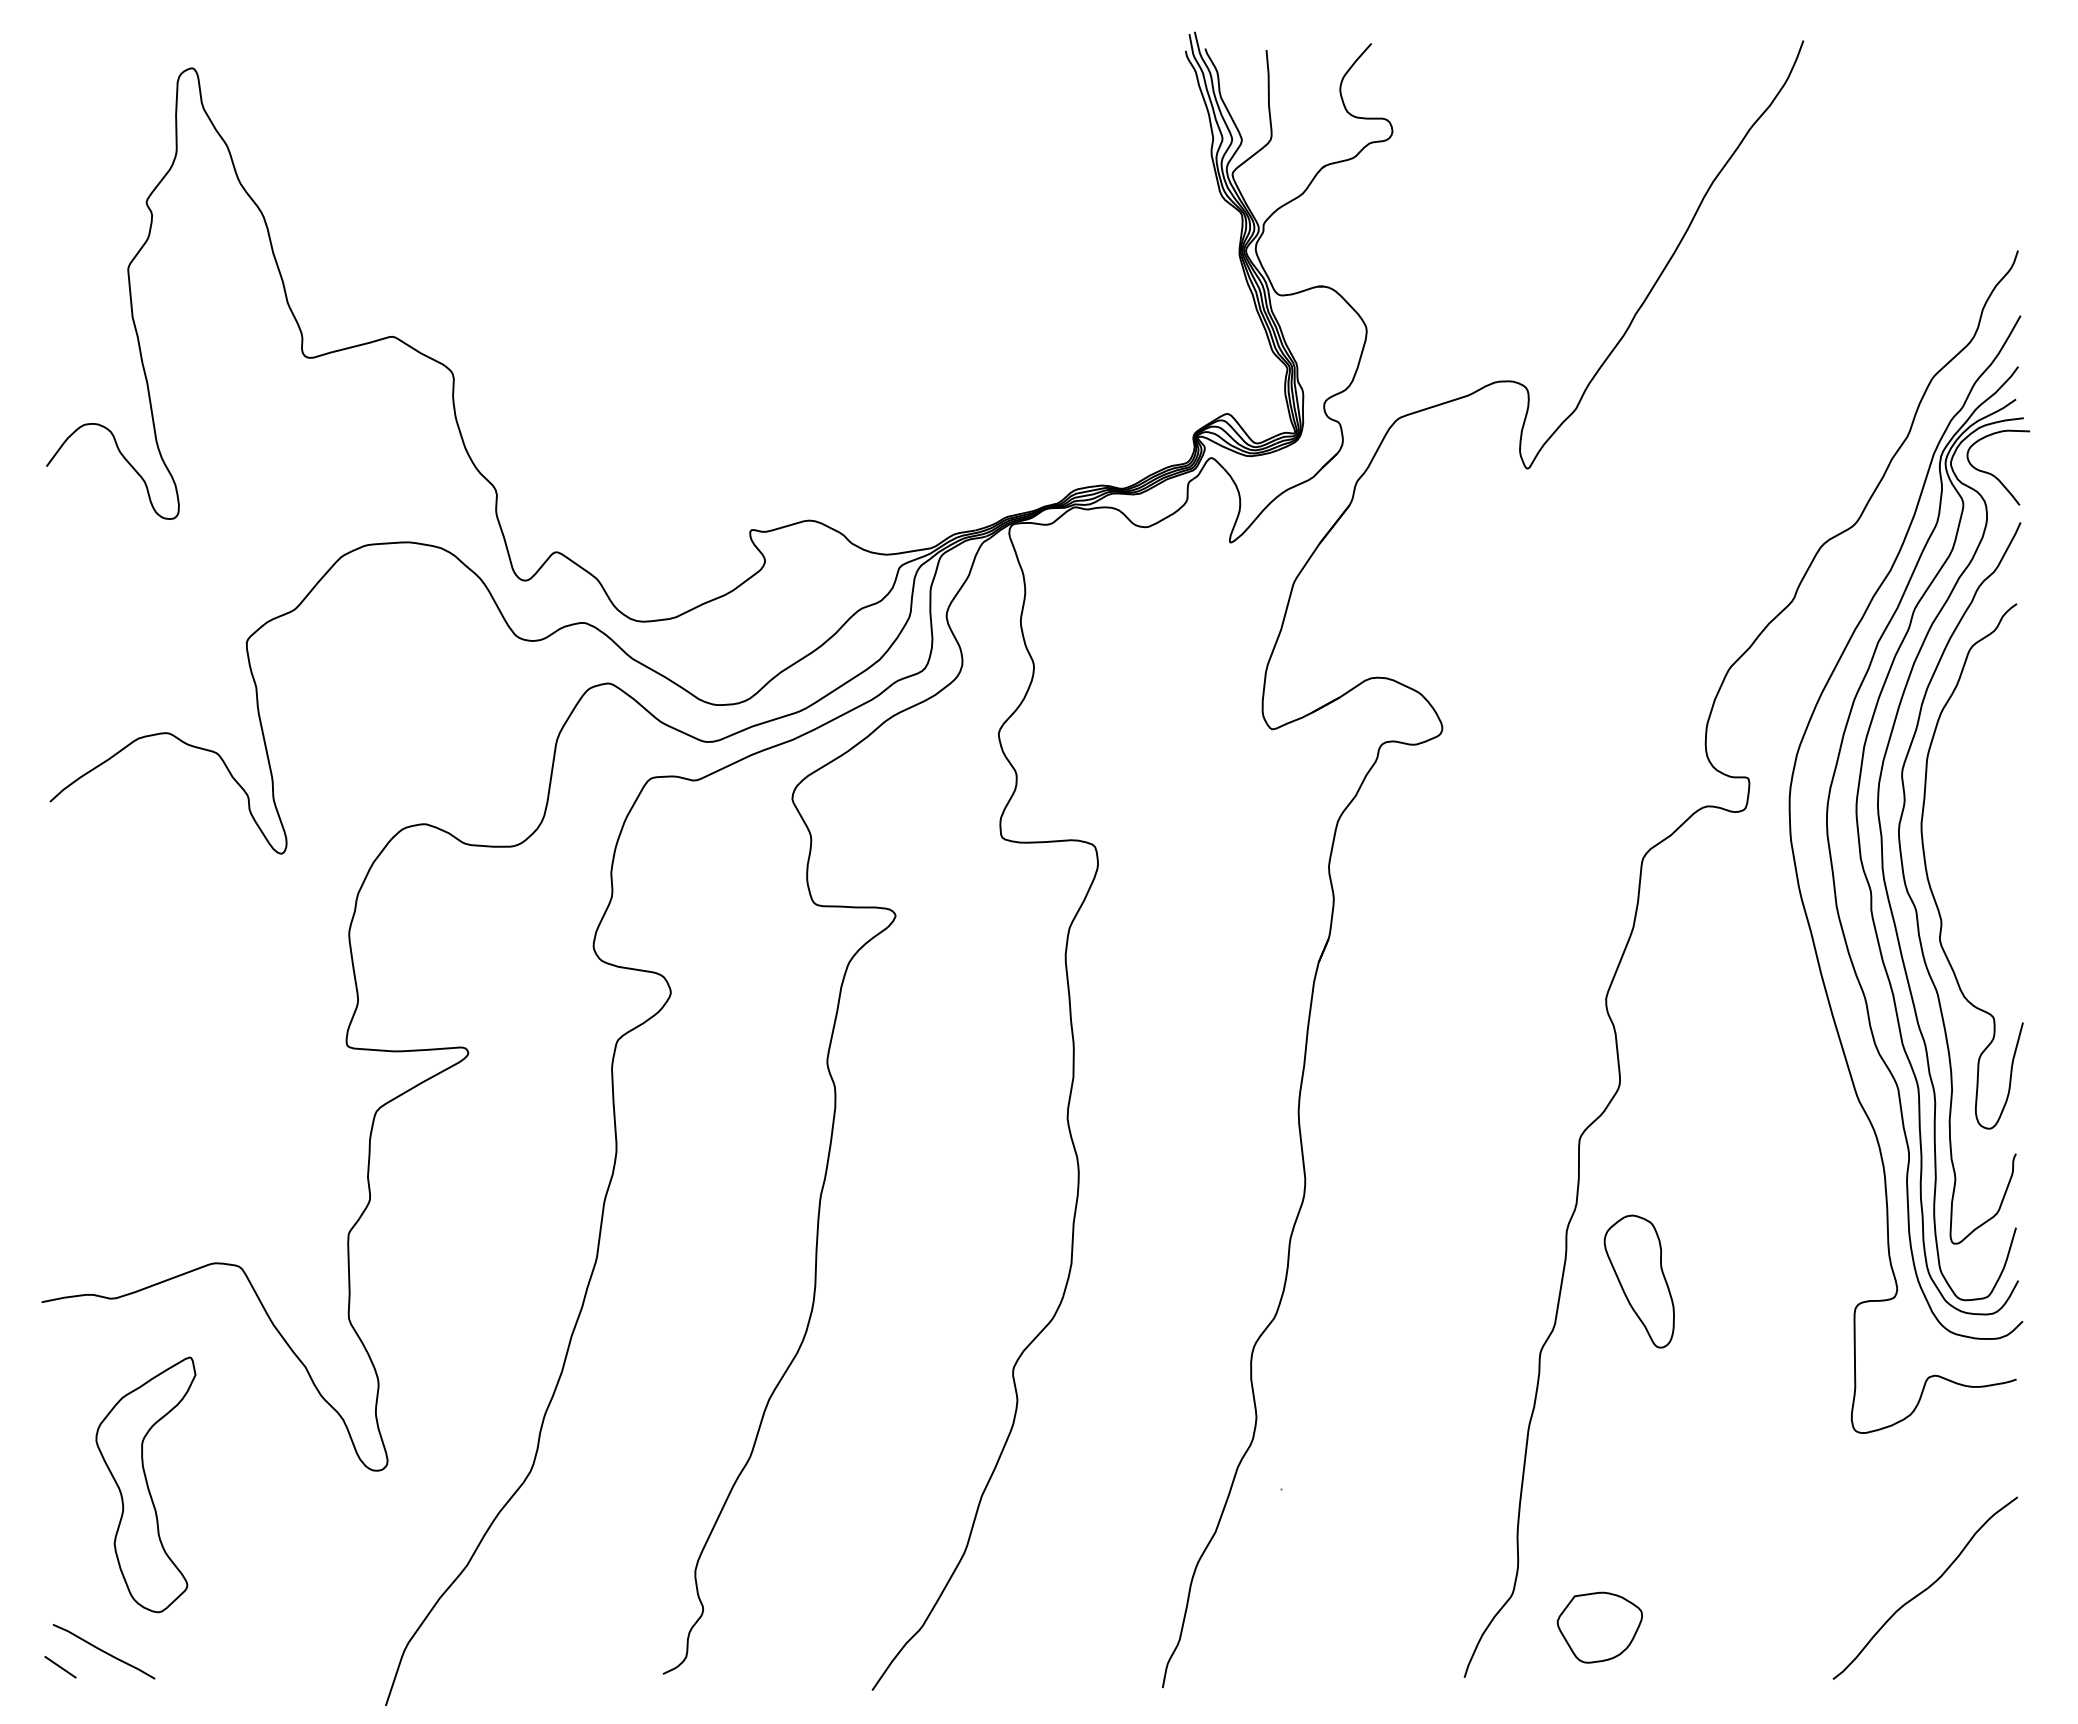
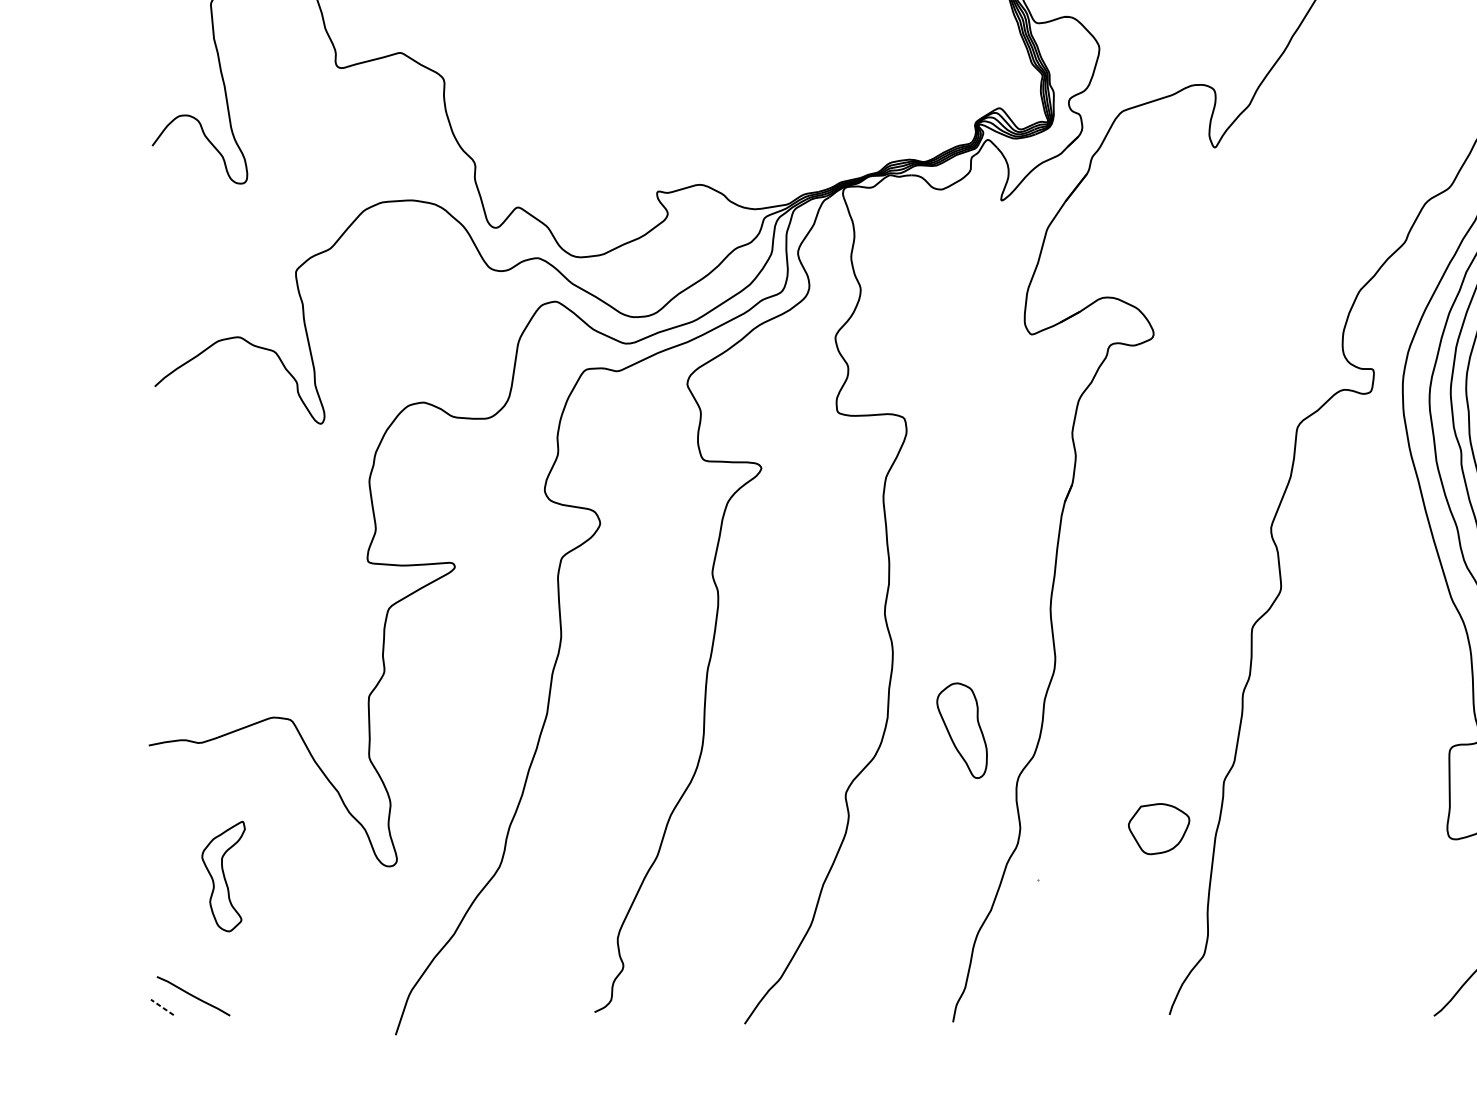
part: (1638, 1281) -> (961, 730), moved
part: (145, 1484) -> (223, 876), size x0.6
part: (1599, 1627) -> (1158, 828), moved
line: (60, 1666) -> (162, 1006), solid -> dashed

